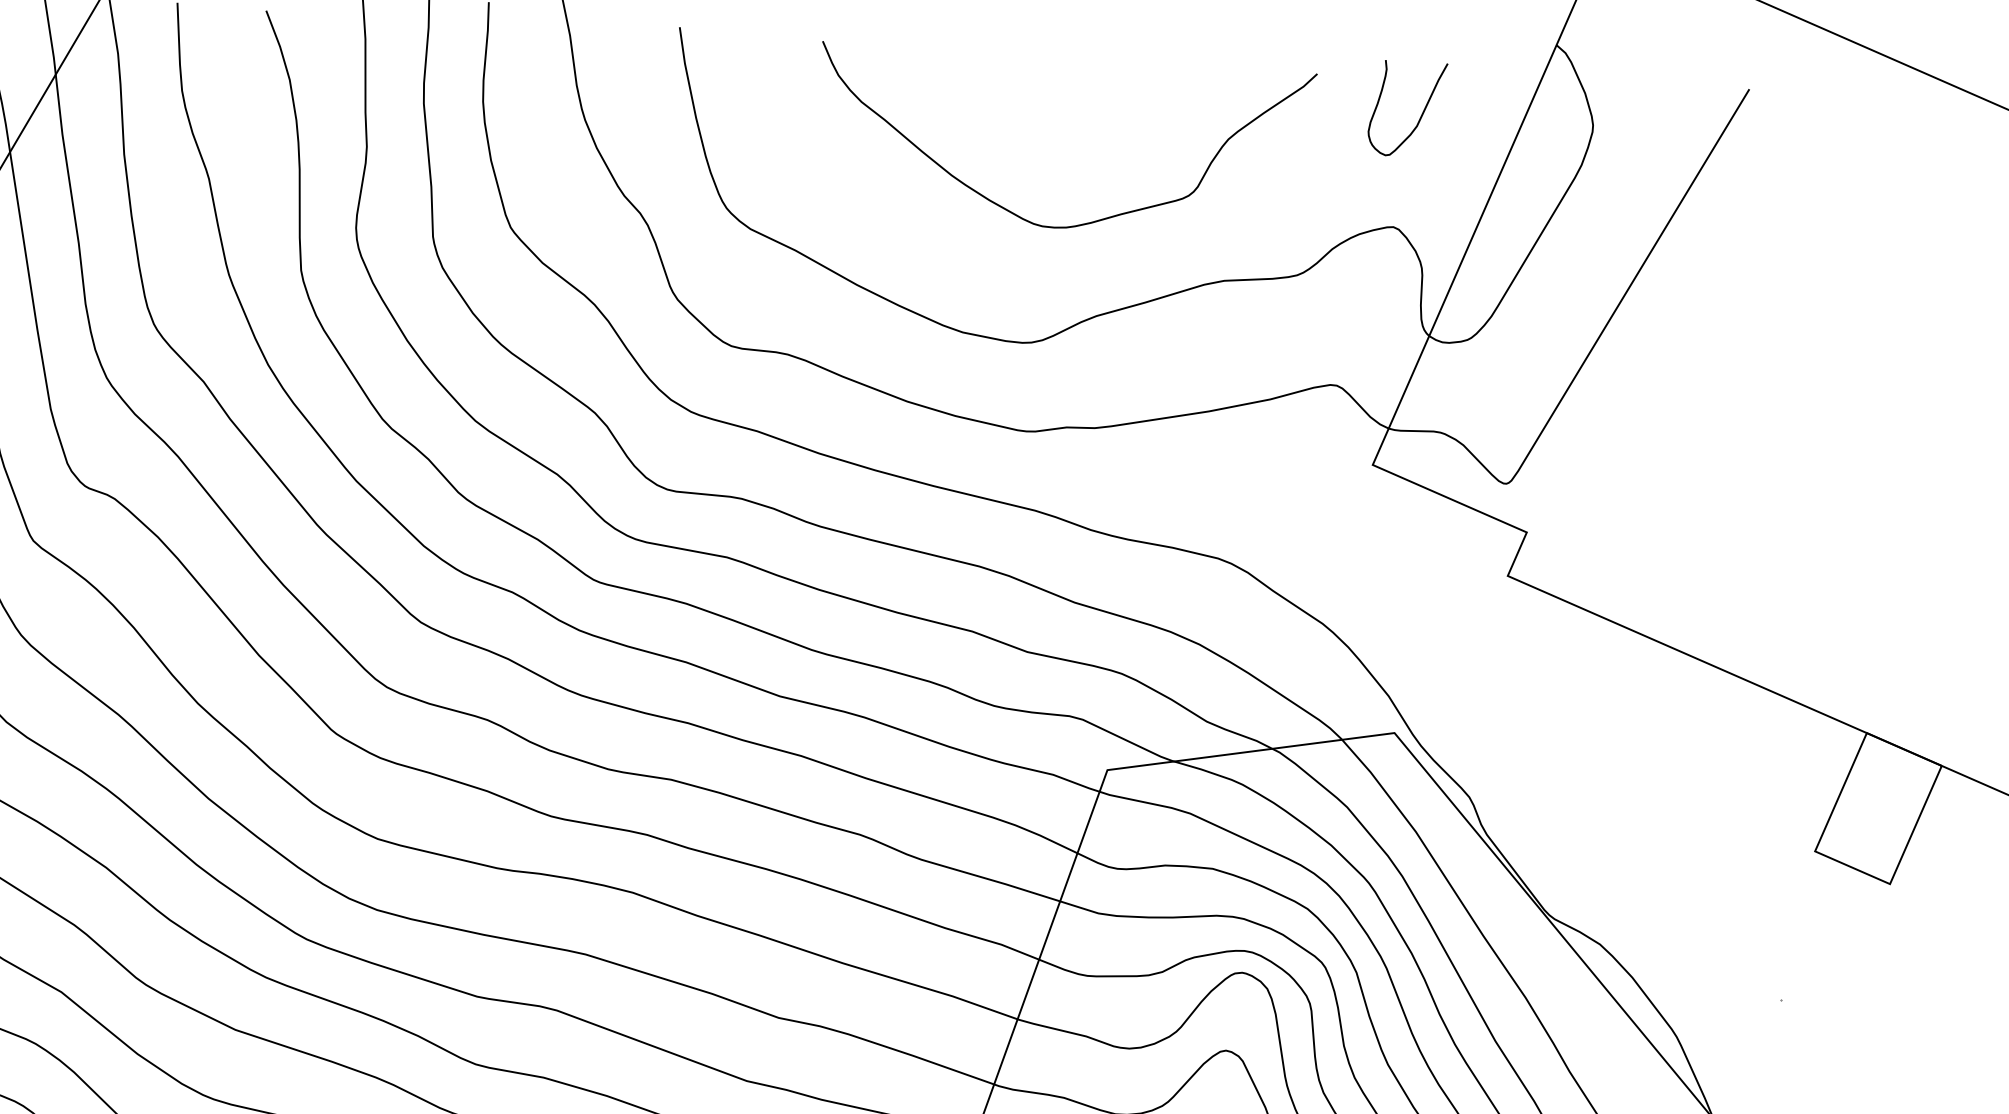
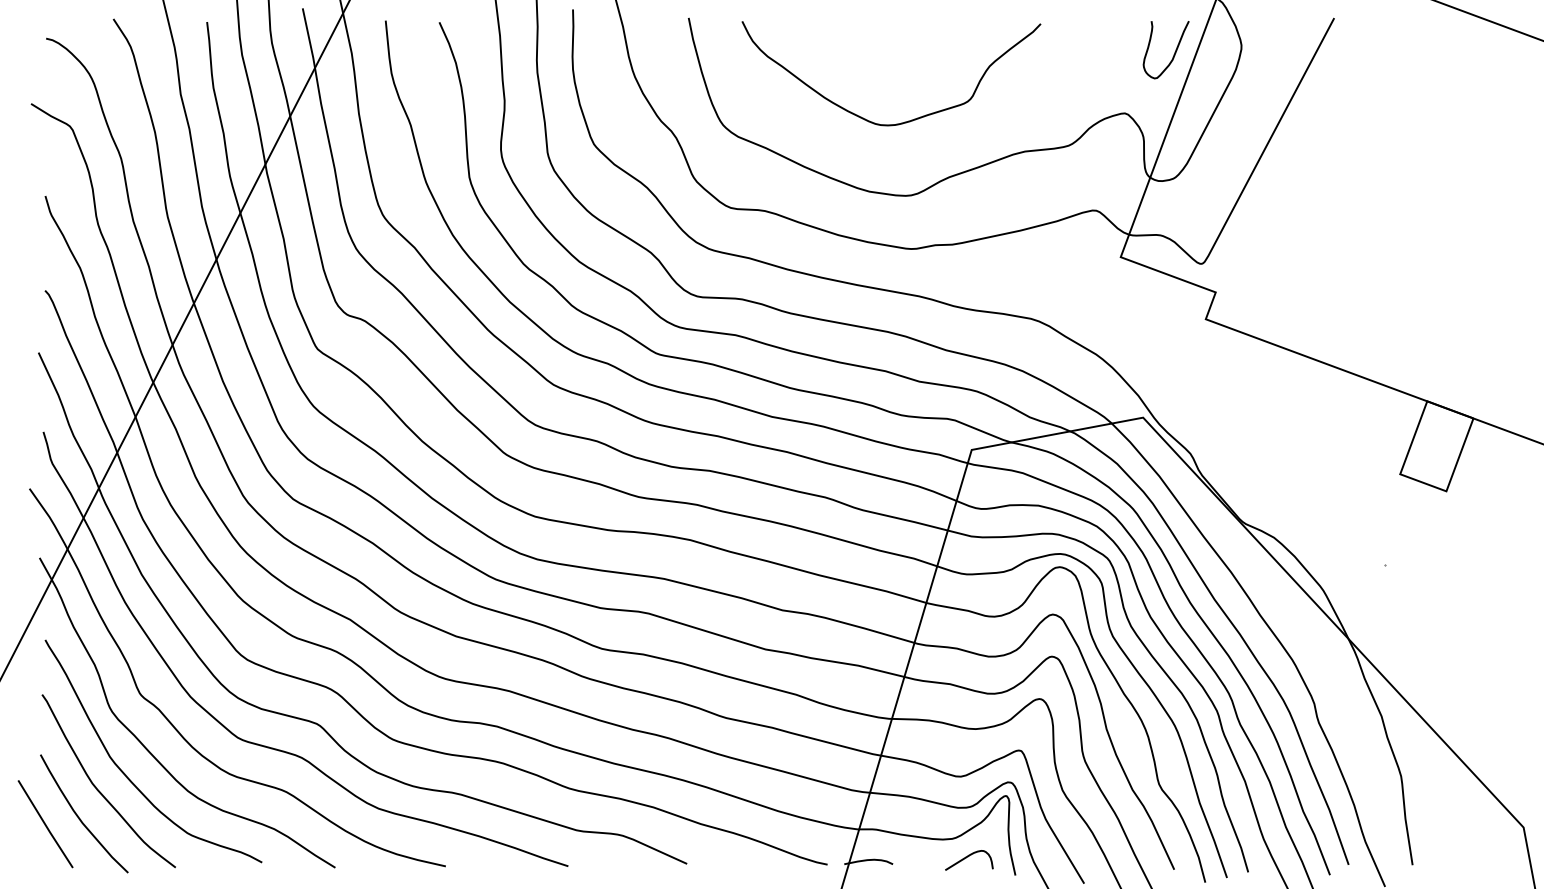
curve: (1418, 117) -> (1173, 54), moved
curve: (1082, 222) -> (904, 121), moved

